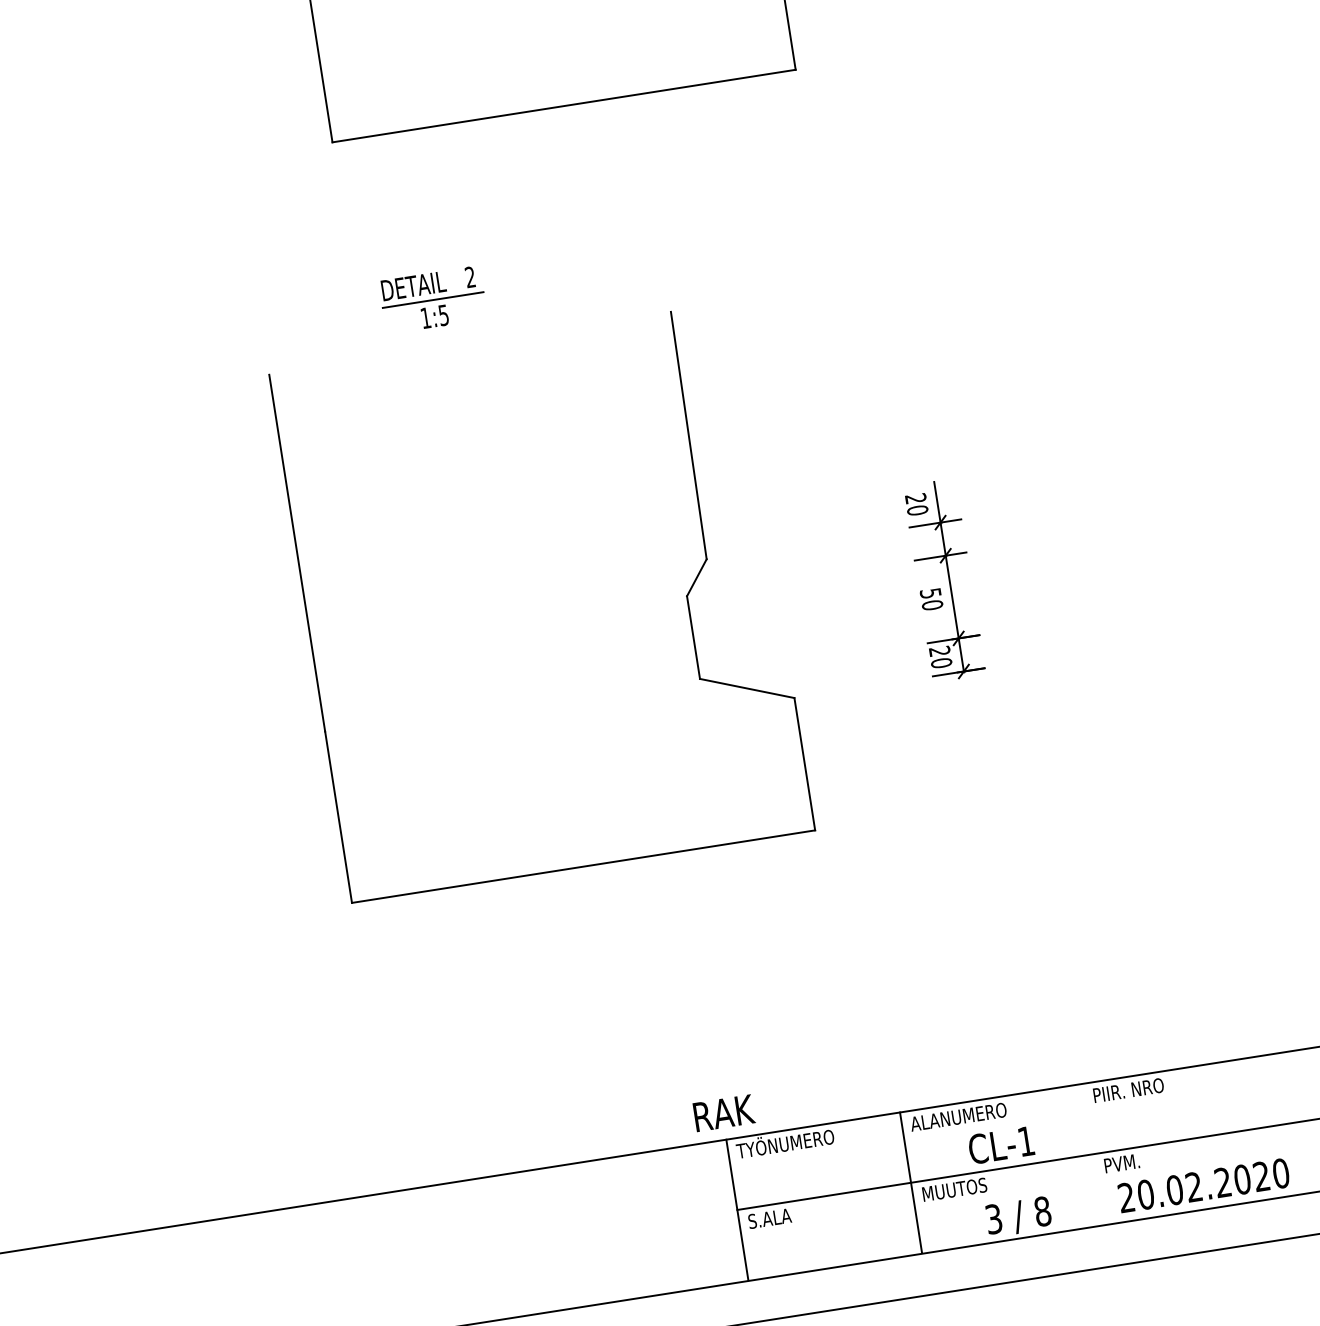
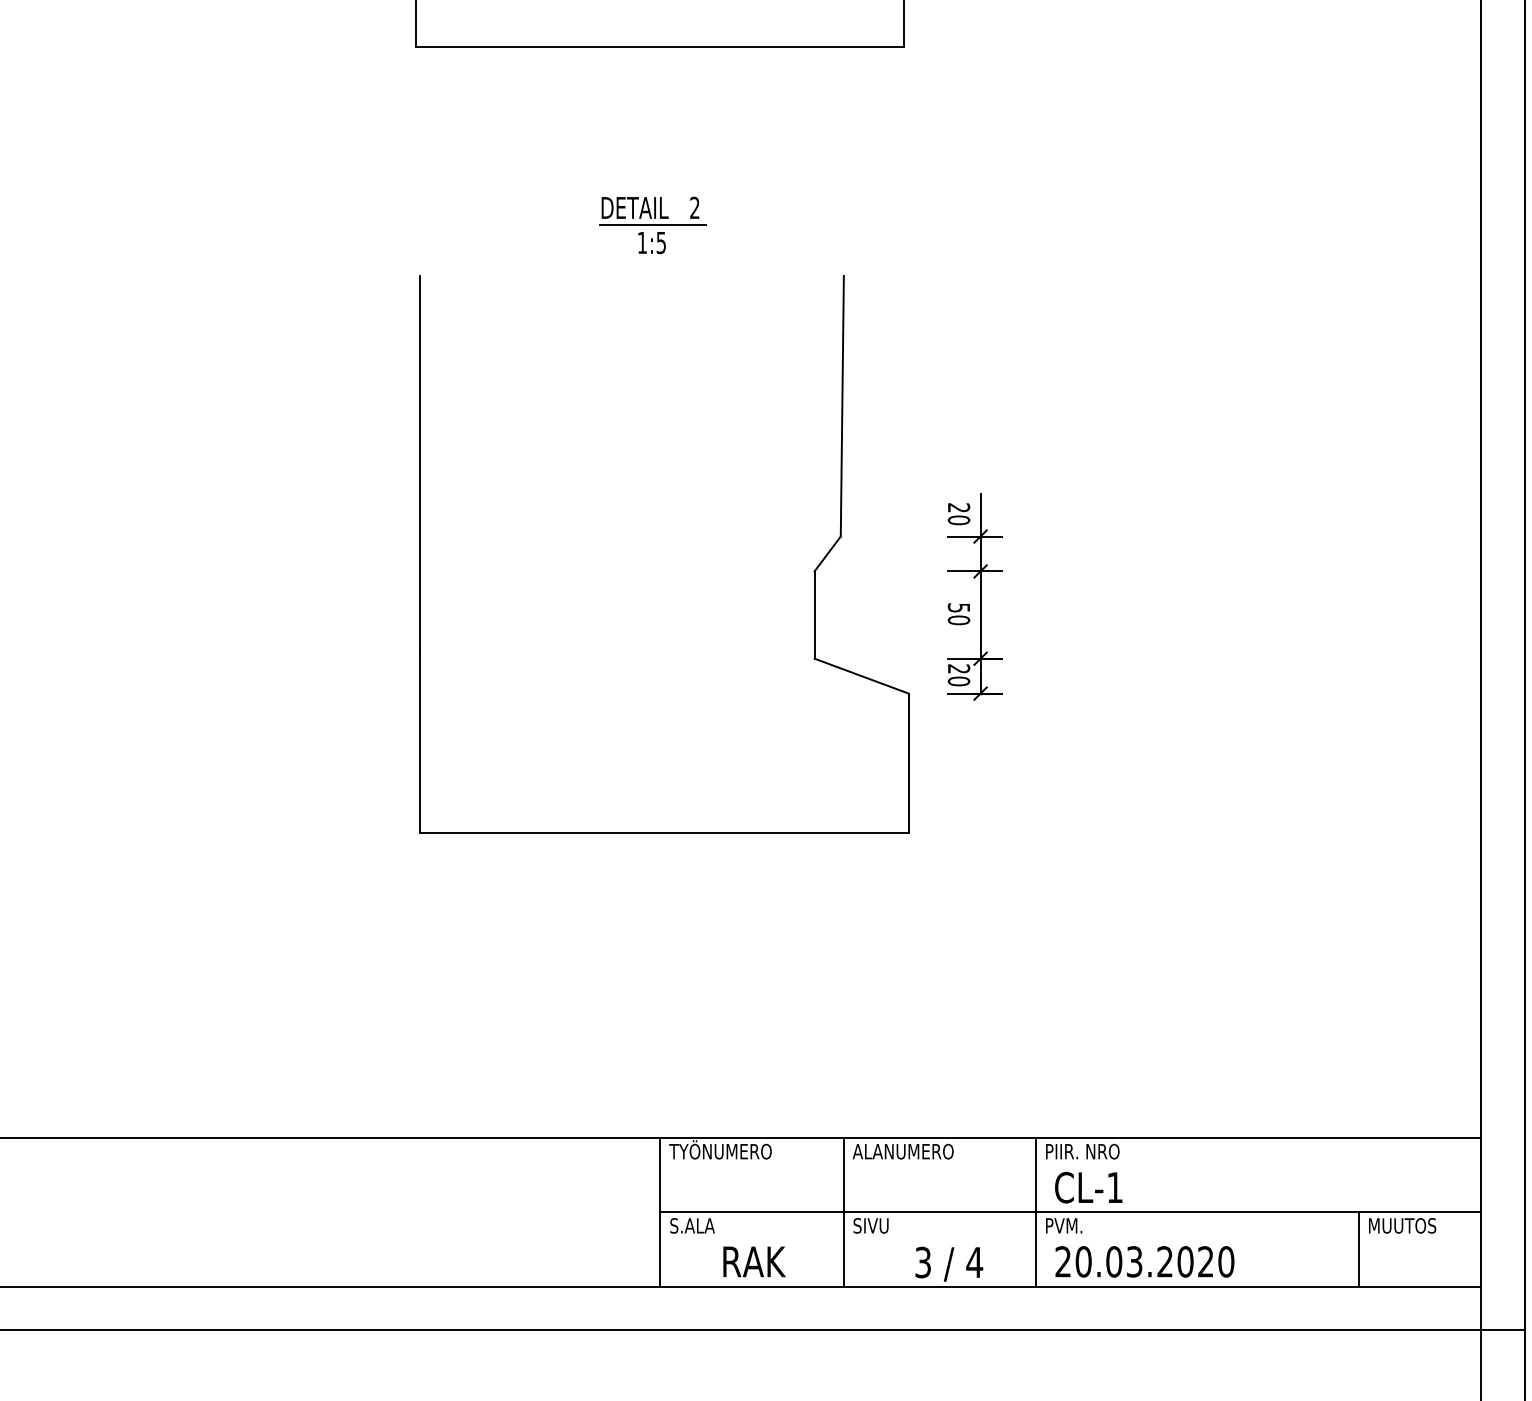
part: (432, 300) -> (652, 225), moved
part: (686, 596) -> (813, 571), moved
text: (724, 1112) -> (754, 1261), moved
text: (1001, 1145) -> (1088, 1187), moved
line: (1092, 1154) -> (1035, 1211), added
text: (1194, 1186) -> (1134, 1261), 20.02.2020 -> 20.03.2020
text: (954, 1189) -> (887, 1225), MUUTOS -> SIVU
text: (1042, 1211) -> (974, 1262), 8 -> 4

